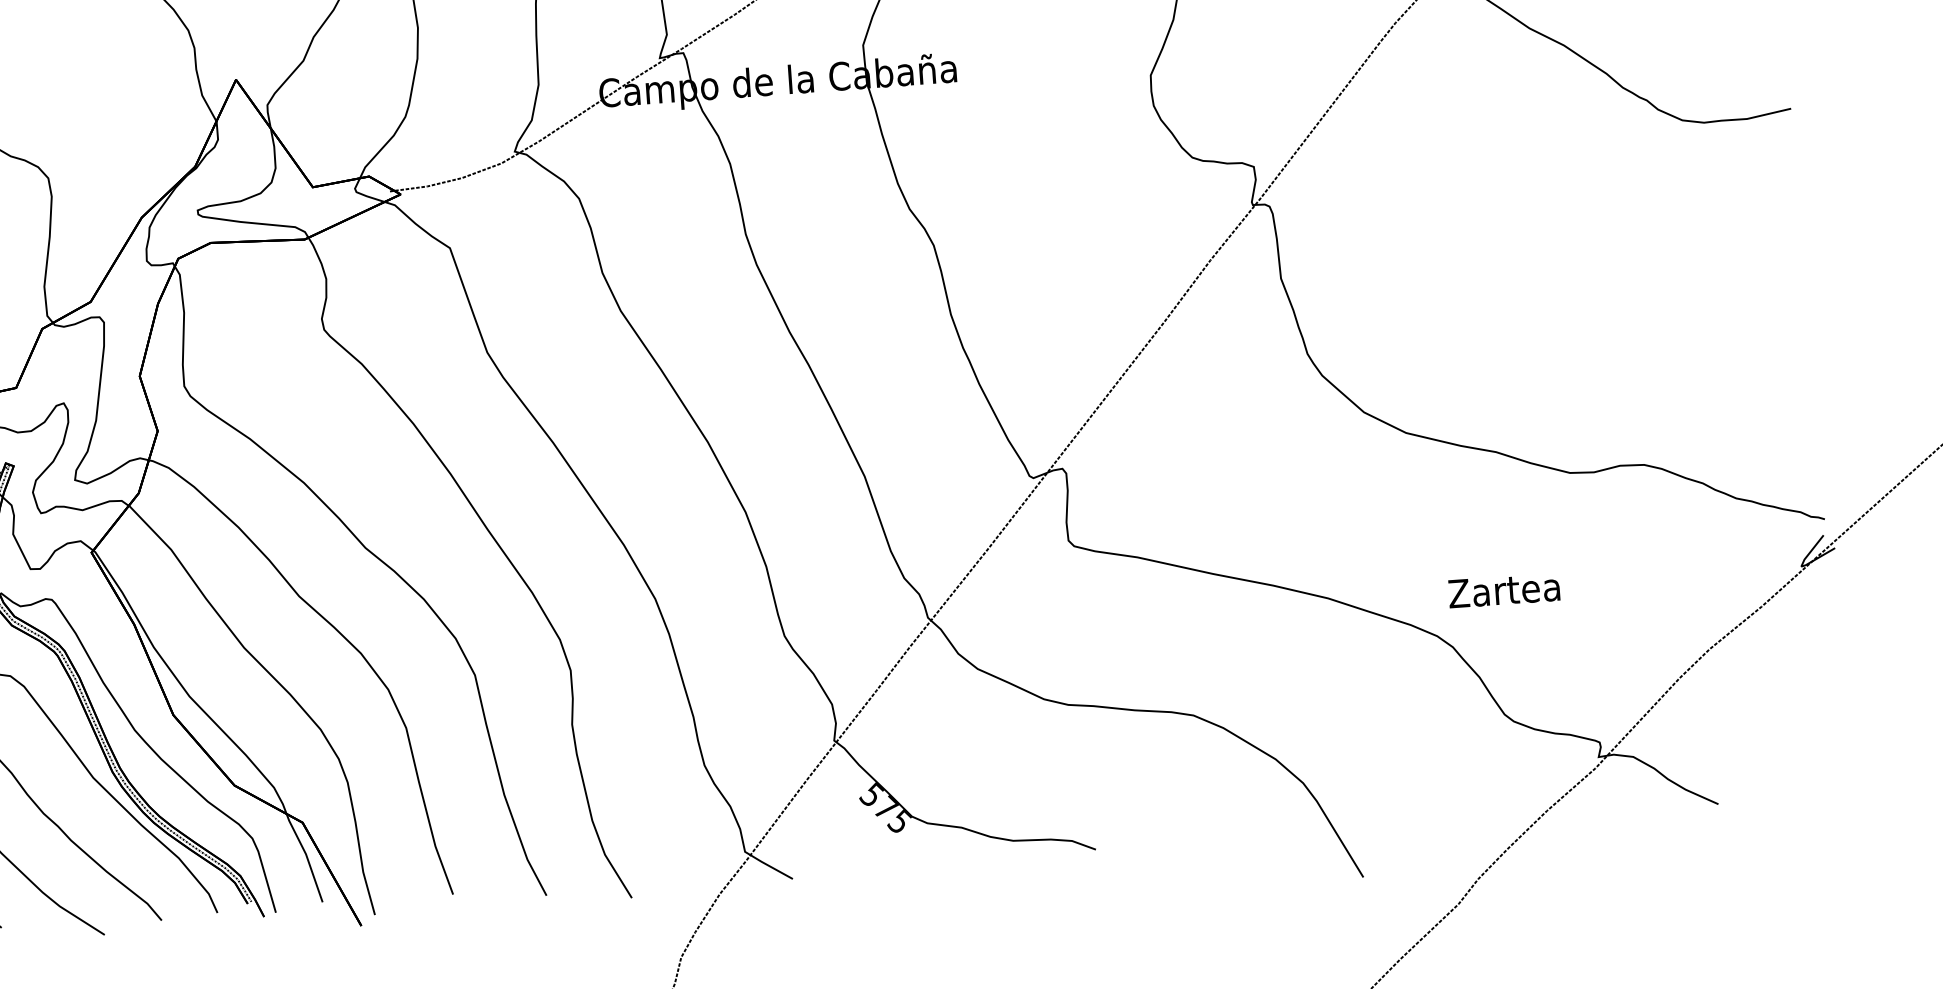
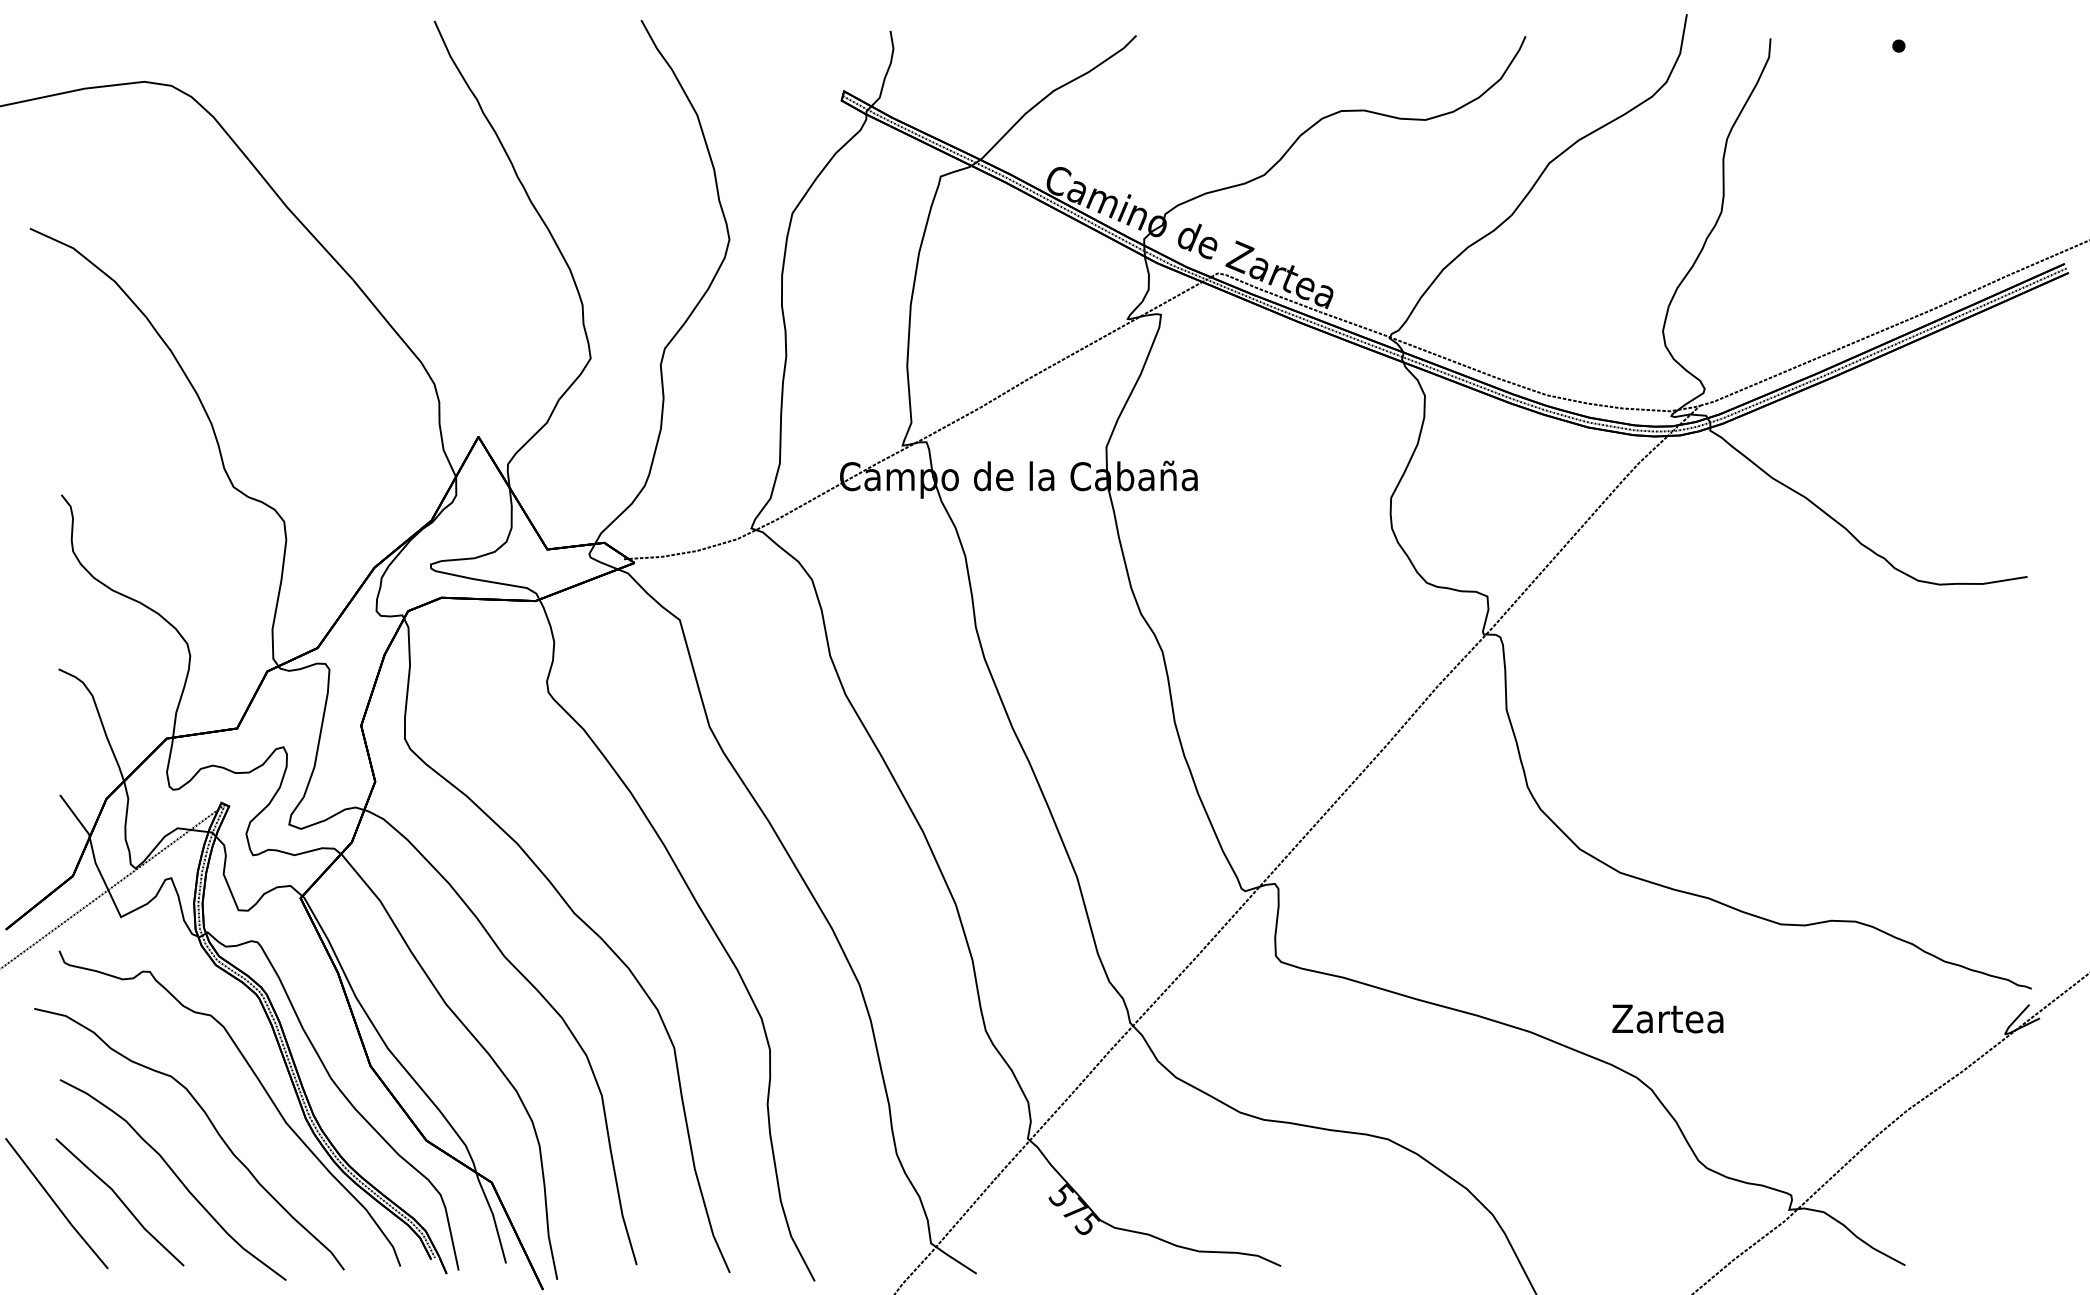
text: (1503, 590) -> (1667, 1018), moved

